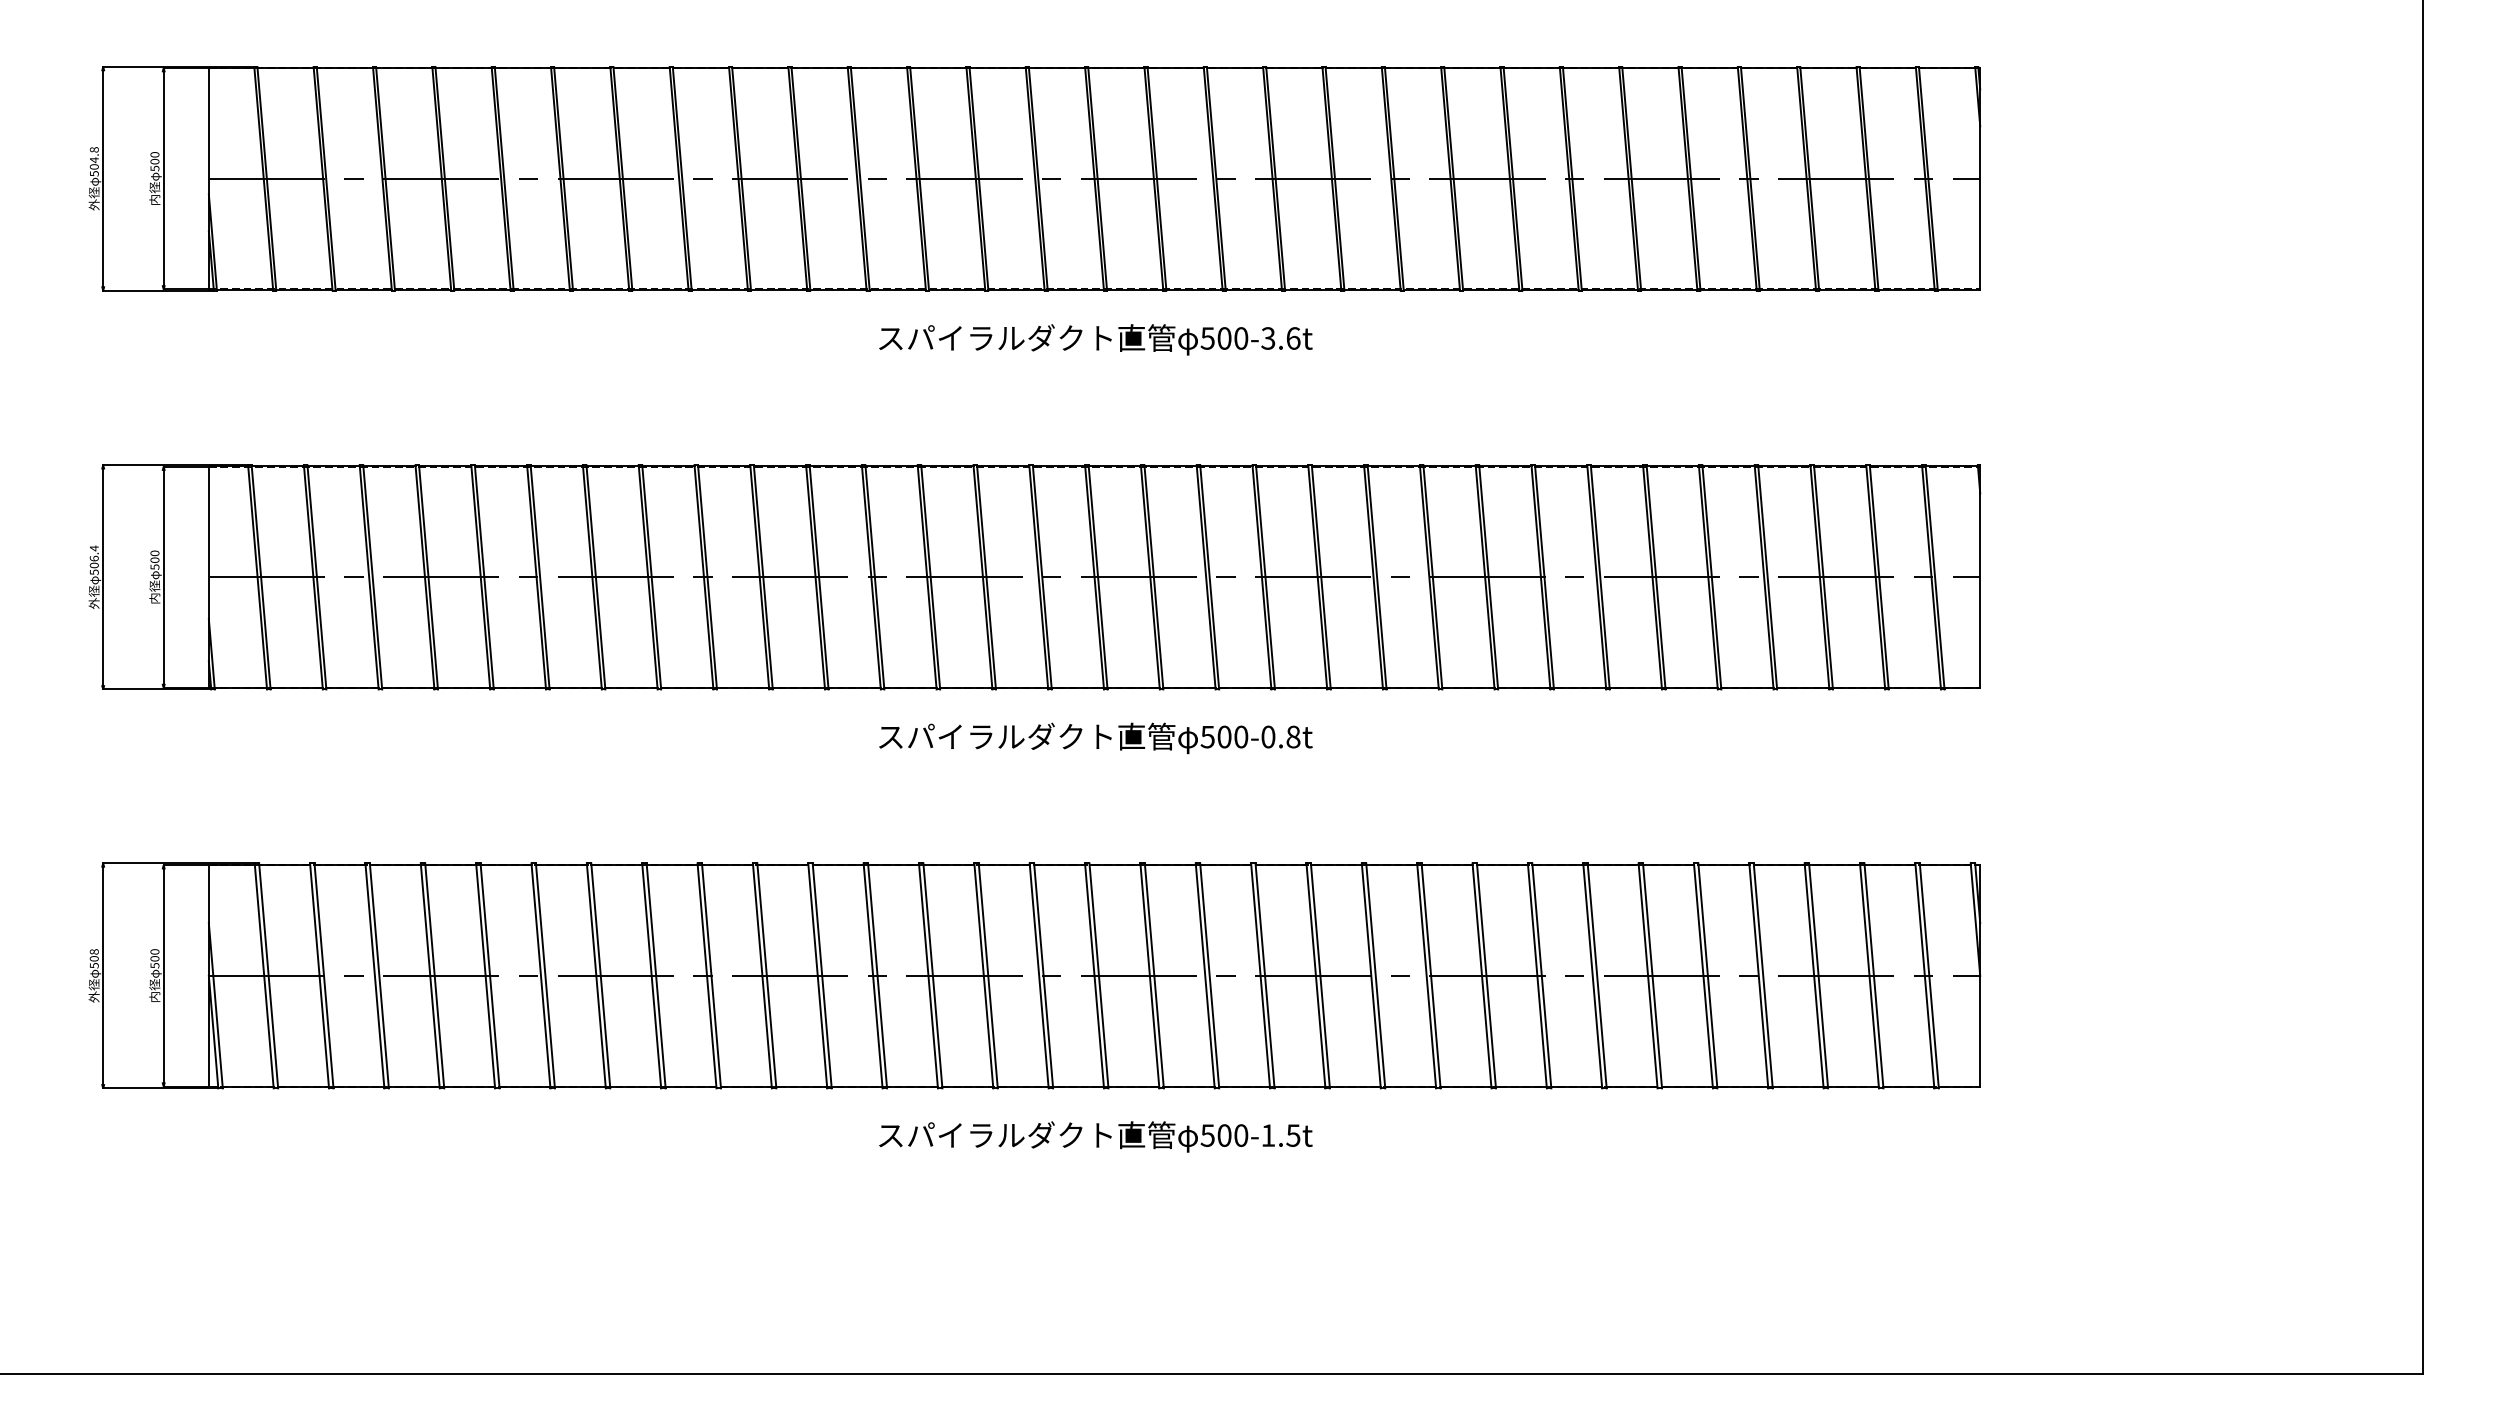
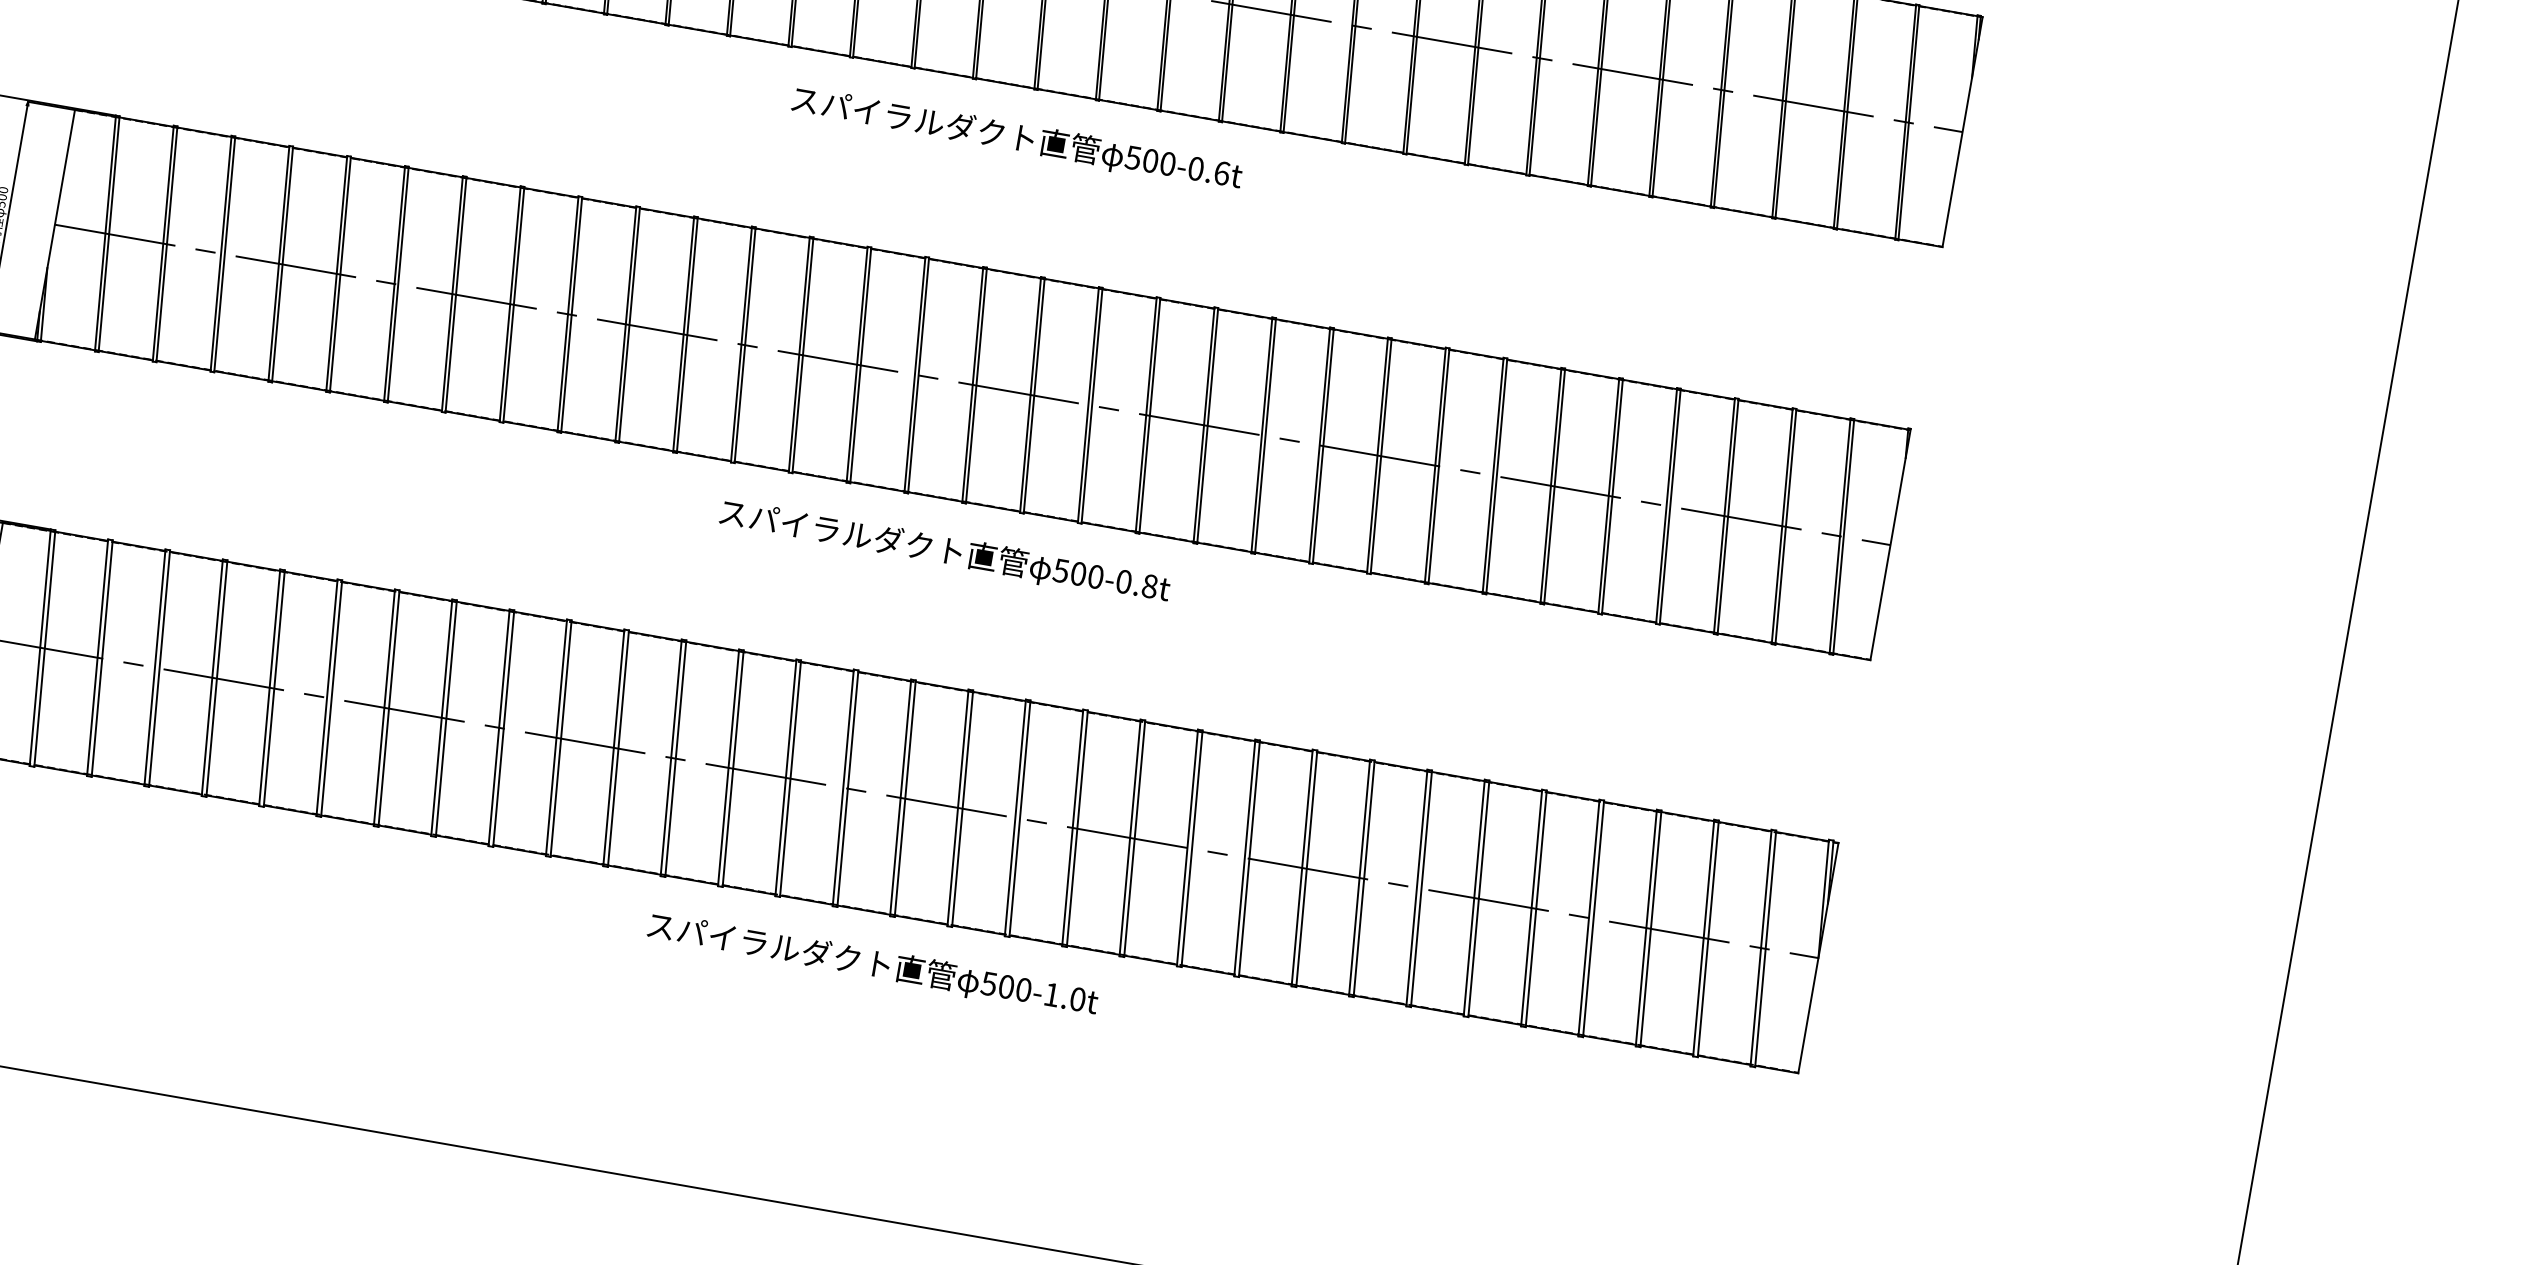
text: (1268, 338) -> (1196, 168), 500-3.6t -> 500-0.6t
text: (1293, 1135) -> (1077, 999), 500-1.5t -> 500-1.0t

